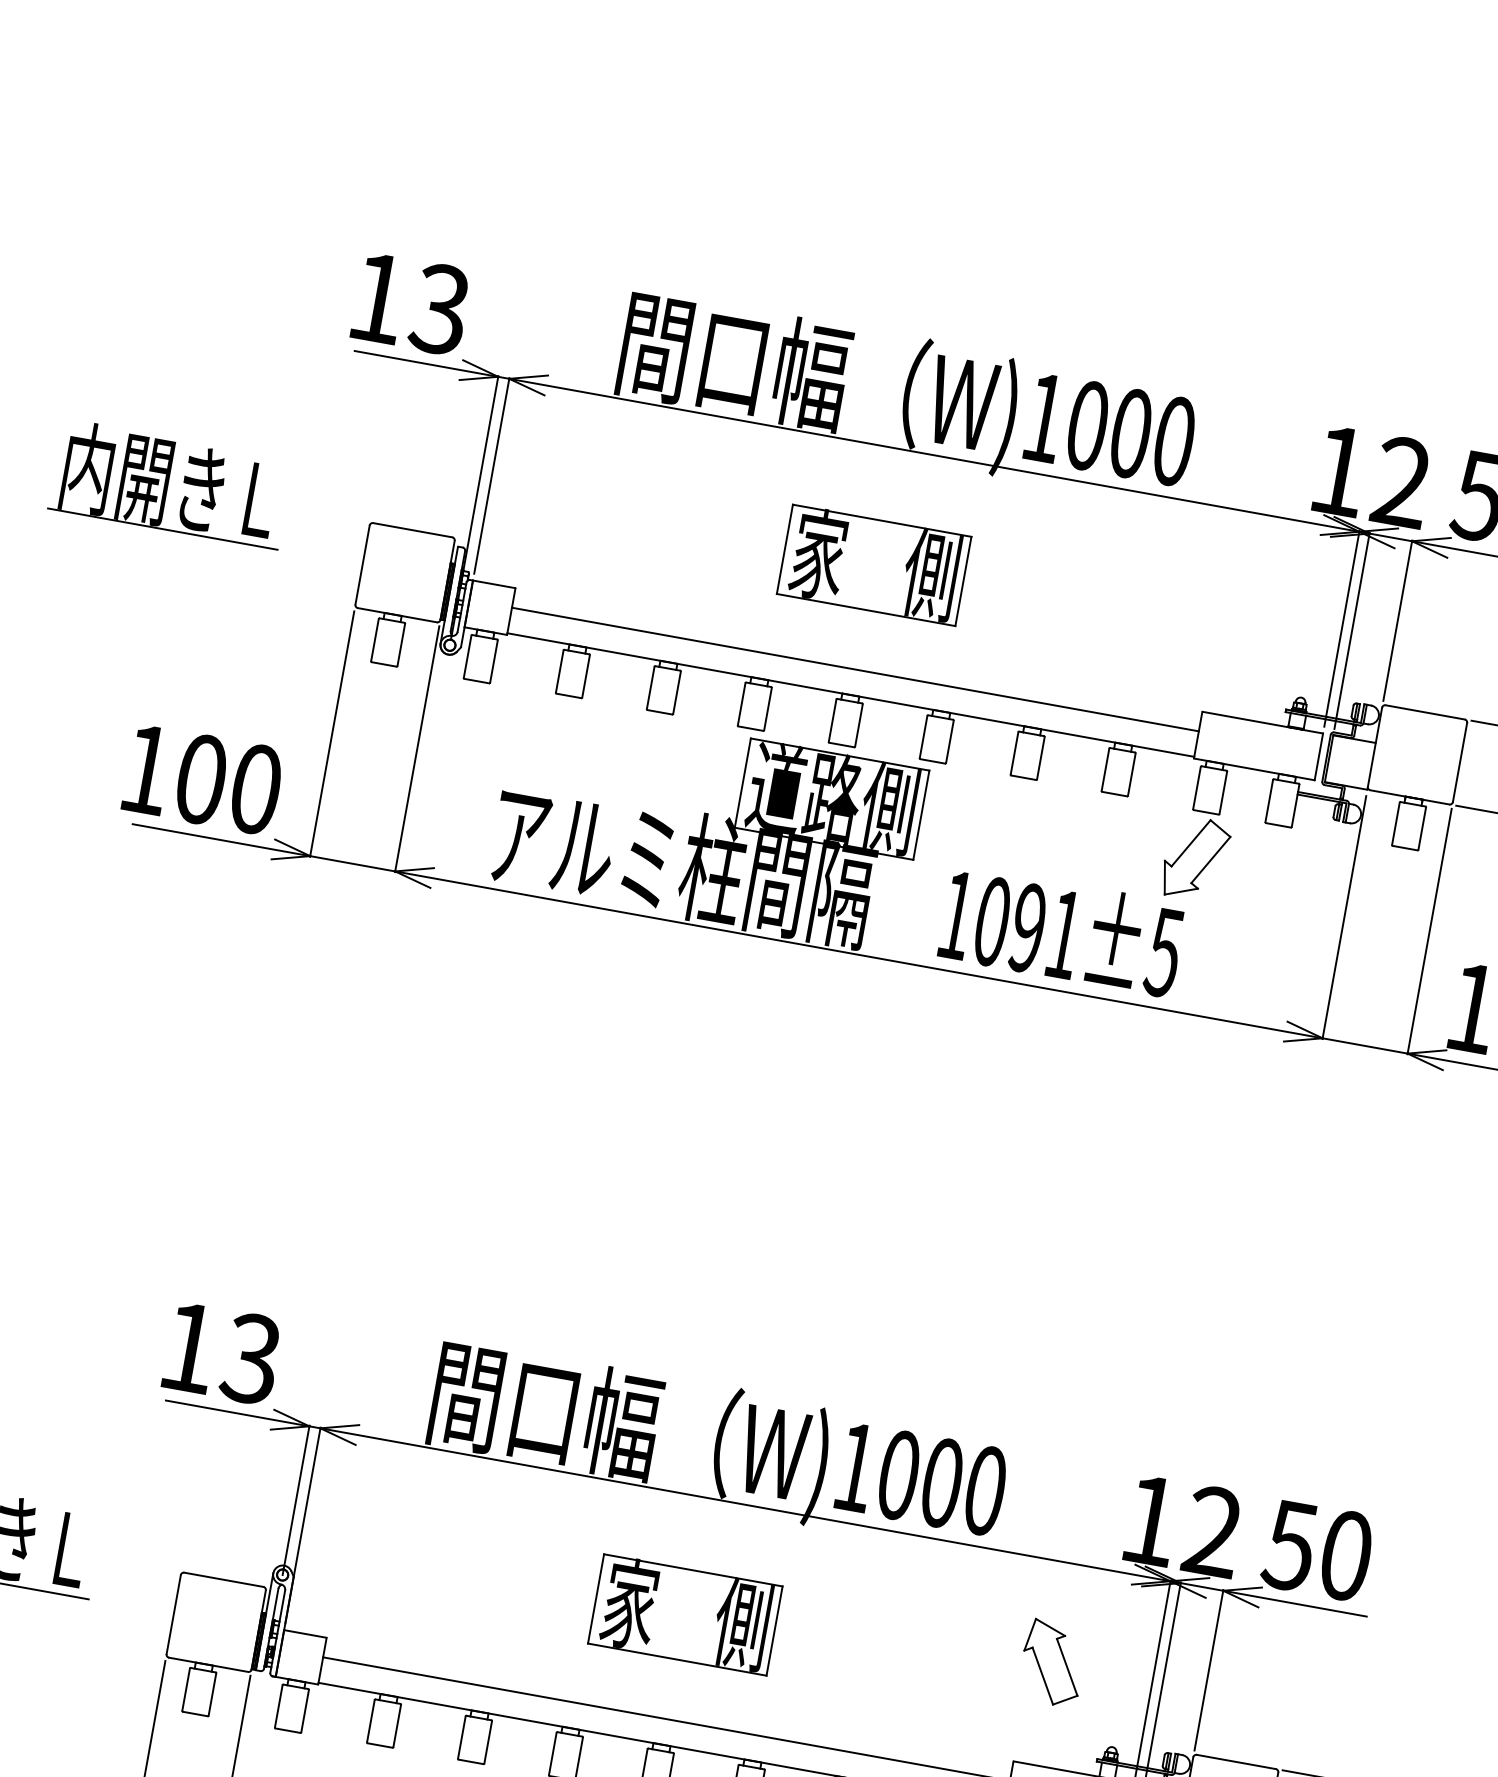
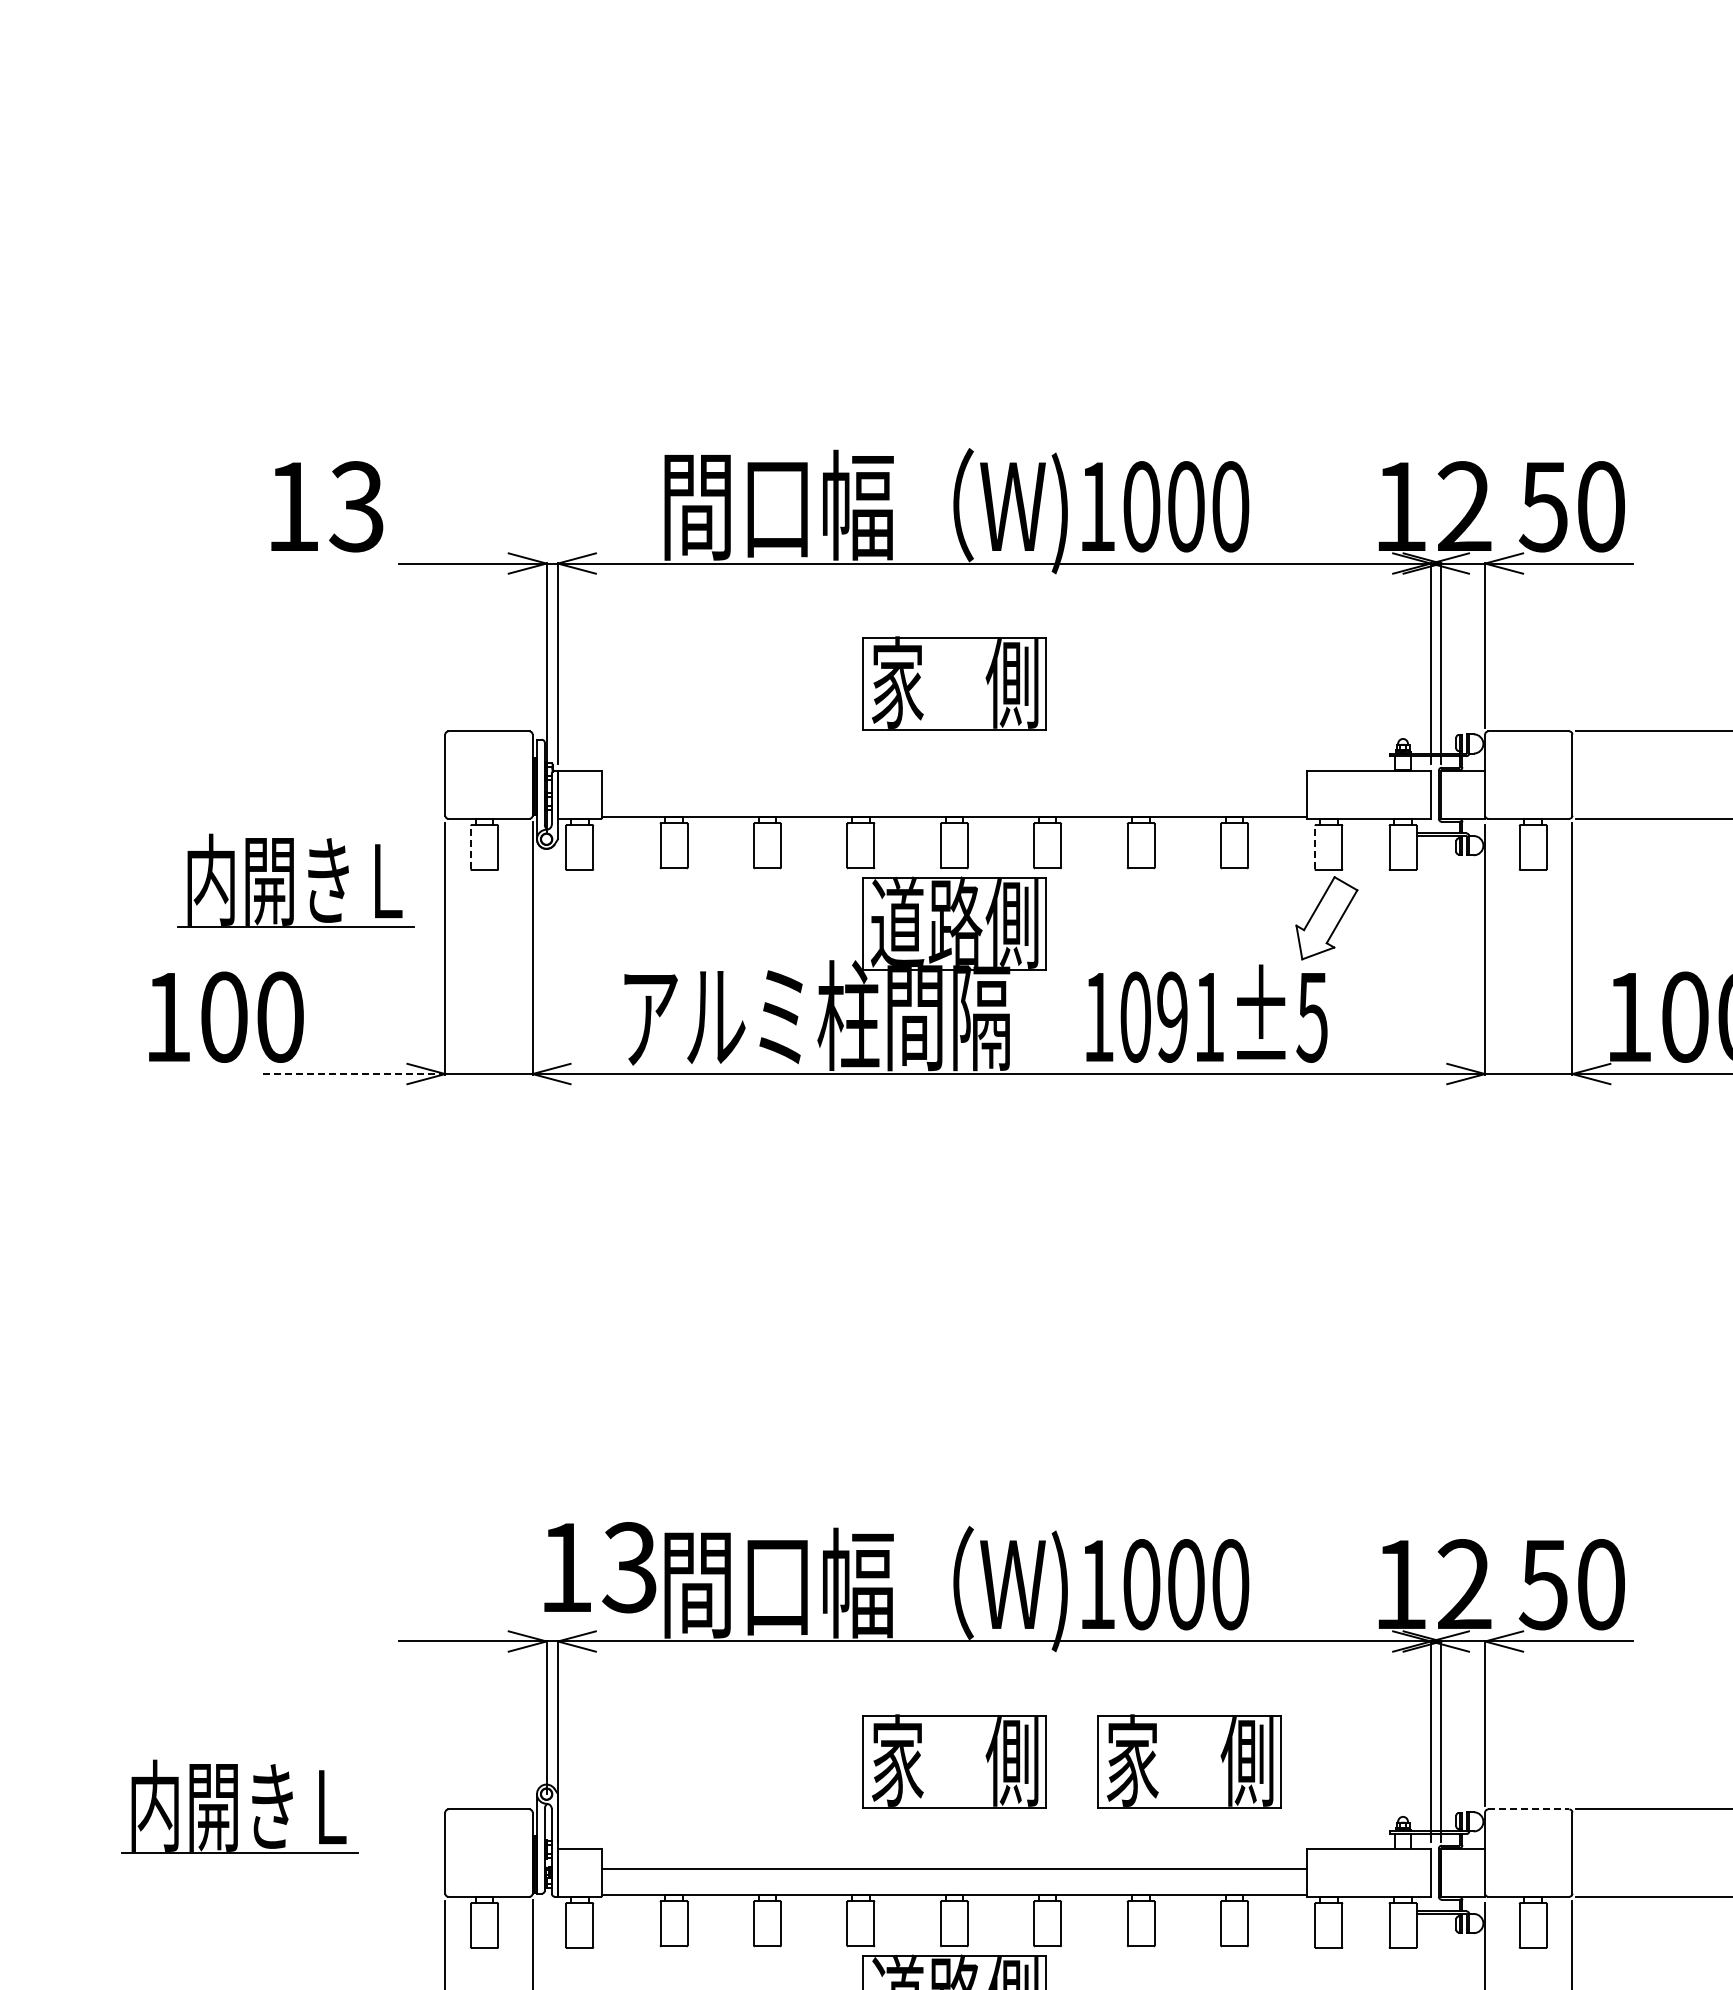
text: (411, 303) -> (327, 506), moved
part: (170, 483) -> (295, 880), moved
line: (375, 640) -> (471, 847), solid -> dashed
line: (855, 669) -> (954, 790), removed
text: (203, 779) -> (226, 1016), moved
line: (1197, 787) -> (1315, 847), solid -> dashed
line: (221, 840) -> (354, 1074), solid -> dashed
text: (222, 1353) -> (600, 1567), moved
part: (914, 1655) -> (1189, 1761), added
part: (1052, 1663) -> (1328, 1744), removed
line: (1236, 1761) -> (1528, 1809), solid -> dashed

